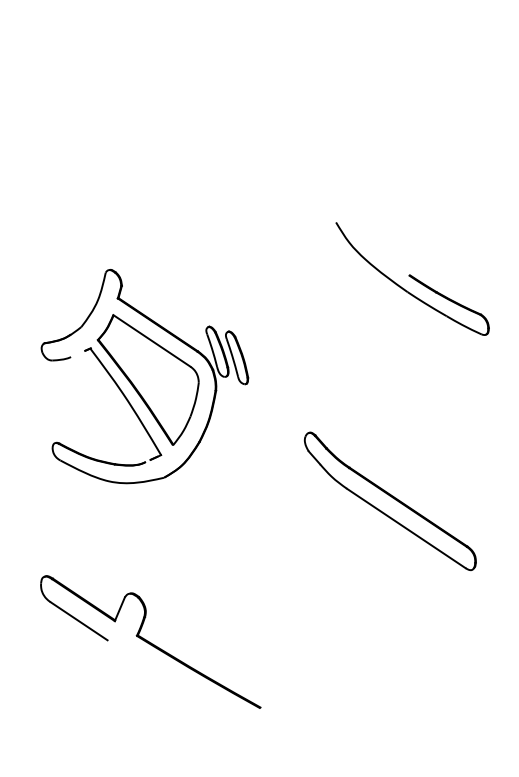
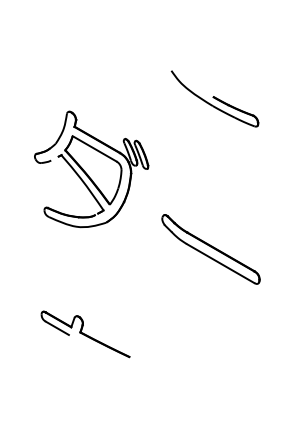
part: (411, 278) -> (214, 98), moved
part: (143, 378) -> (91, 169), moved
part: (150, 641) -> (85, 334), size x0.71

